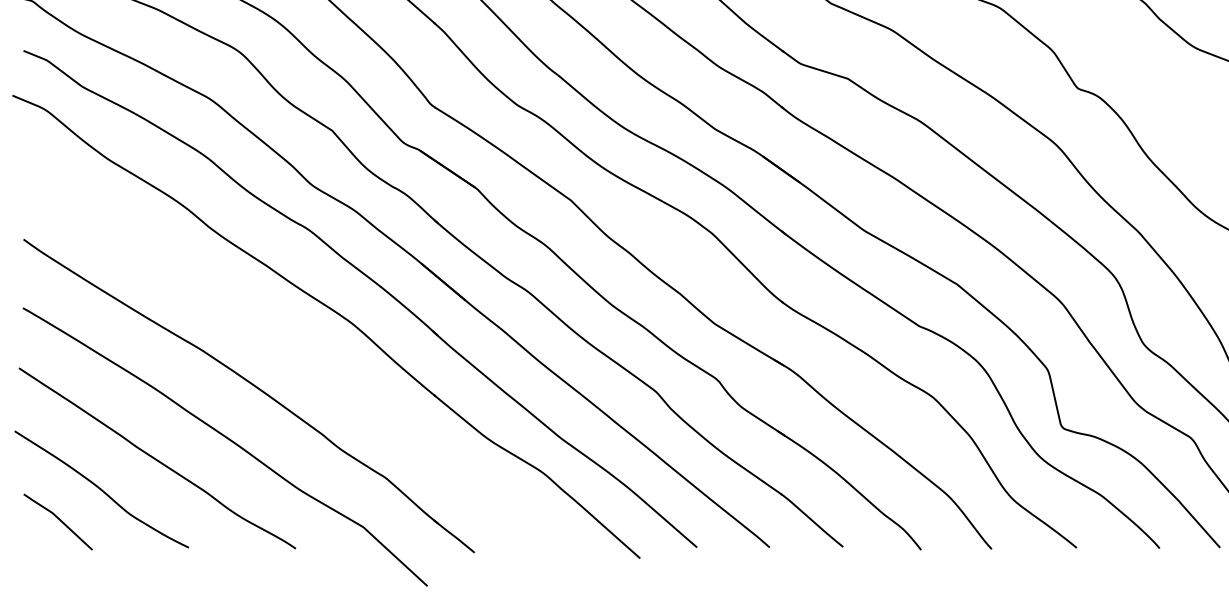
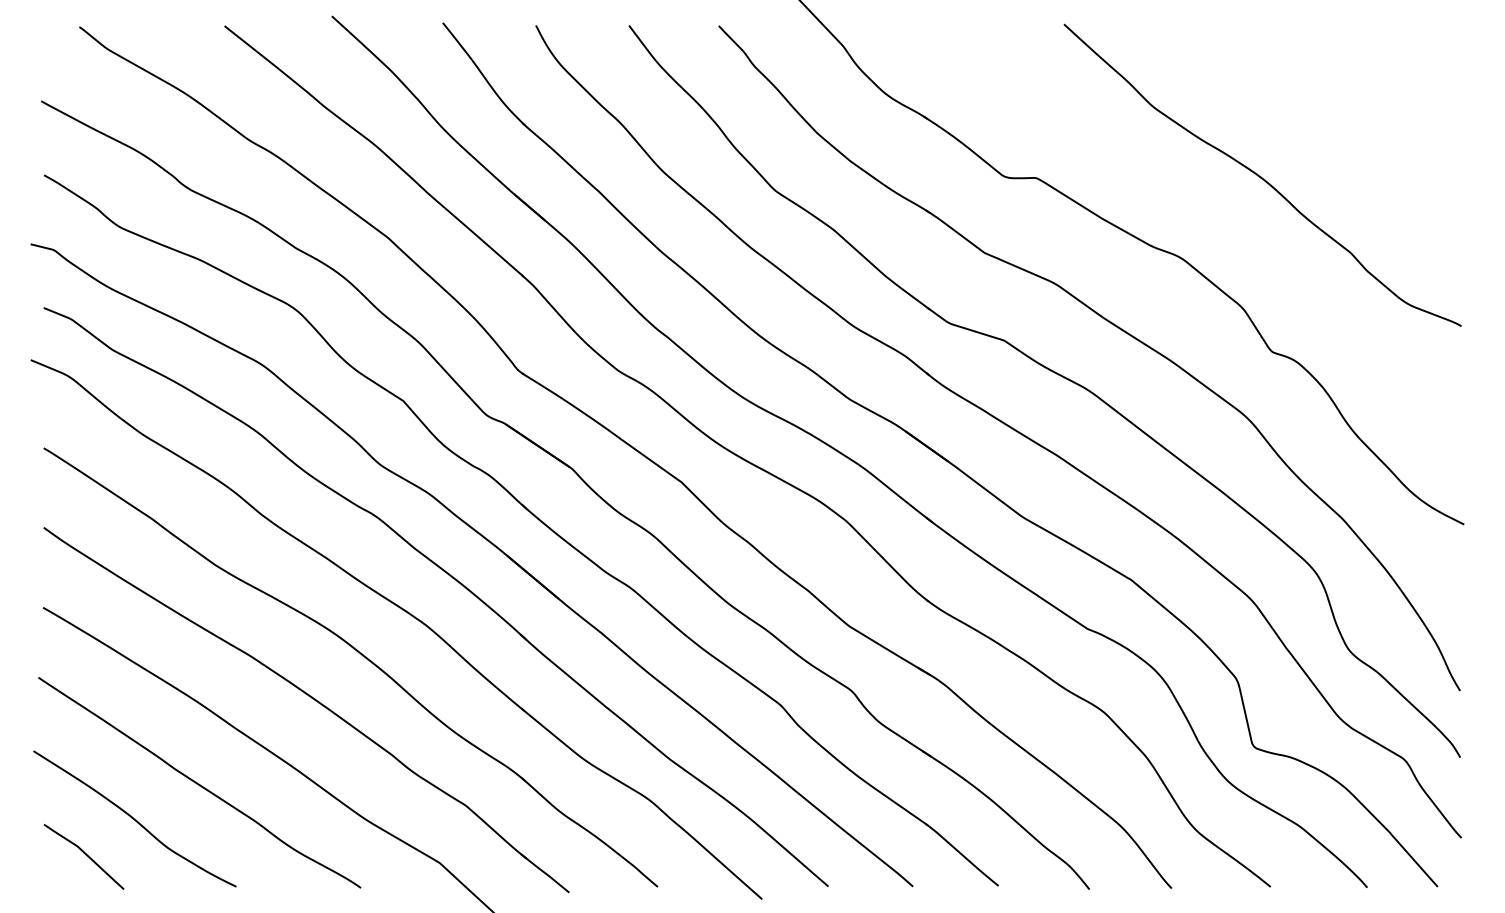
part: (296, 349) -> (361, 655), added

